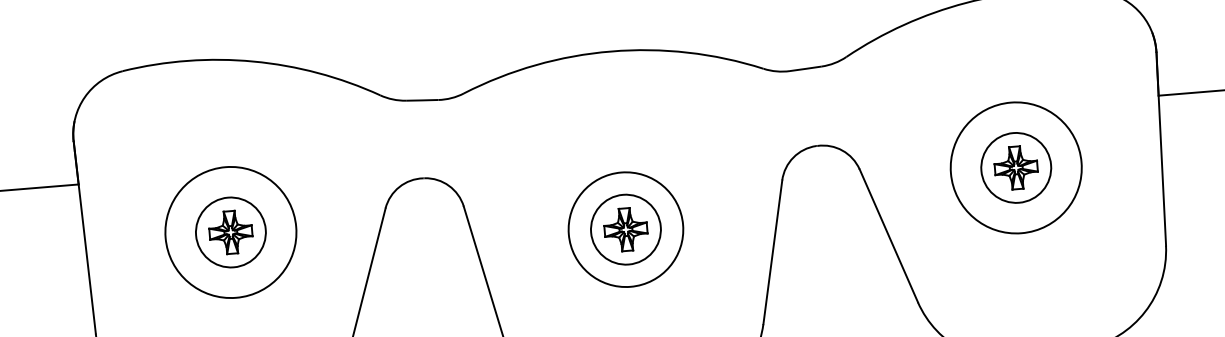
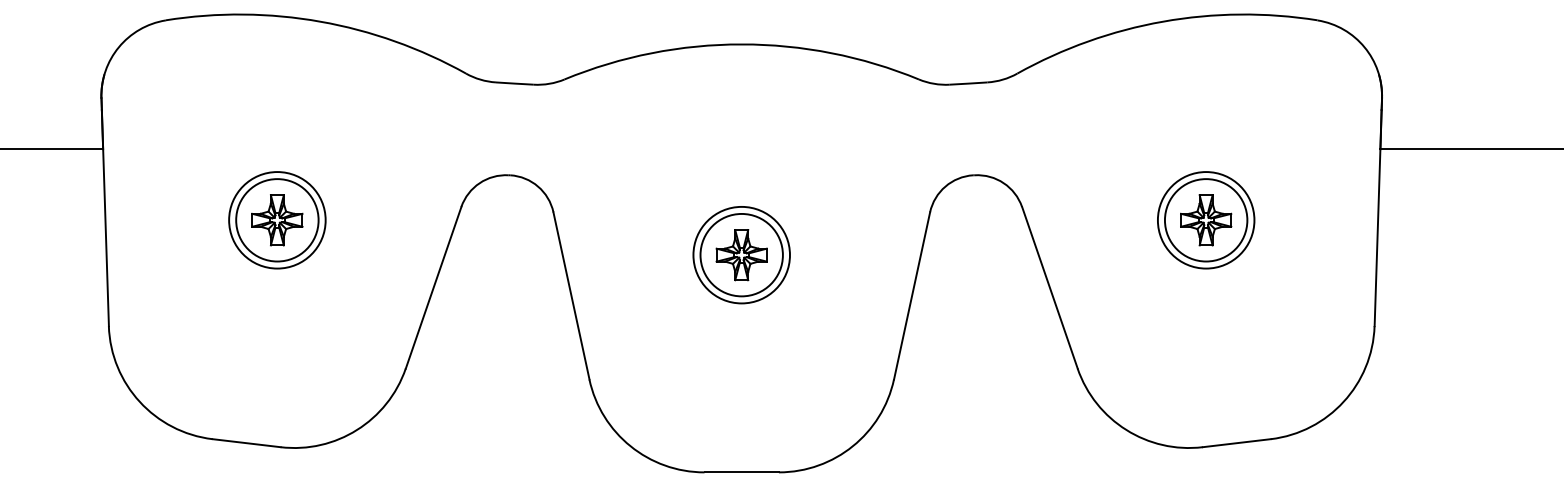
circle: (1015, 168) -> (1205, 220), size x0.62
circle: (625, 229) -> (741, 254), size x0.71
circle: (231, 232) -> (277, 220), size x0.62

